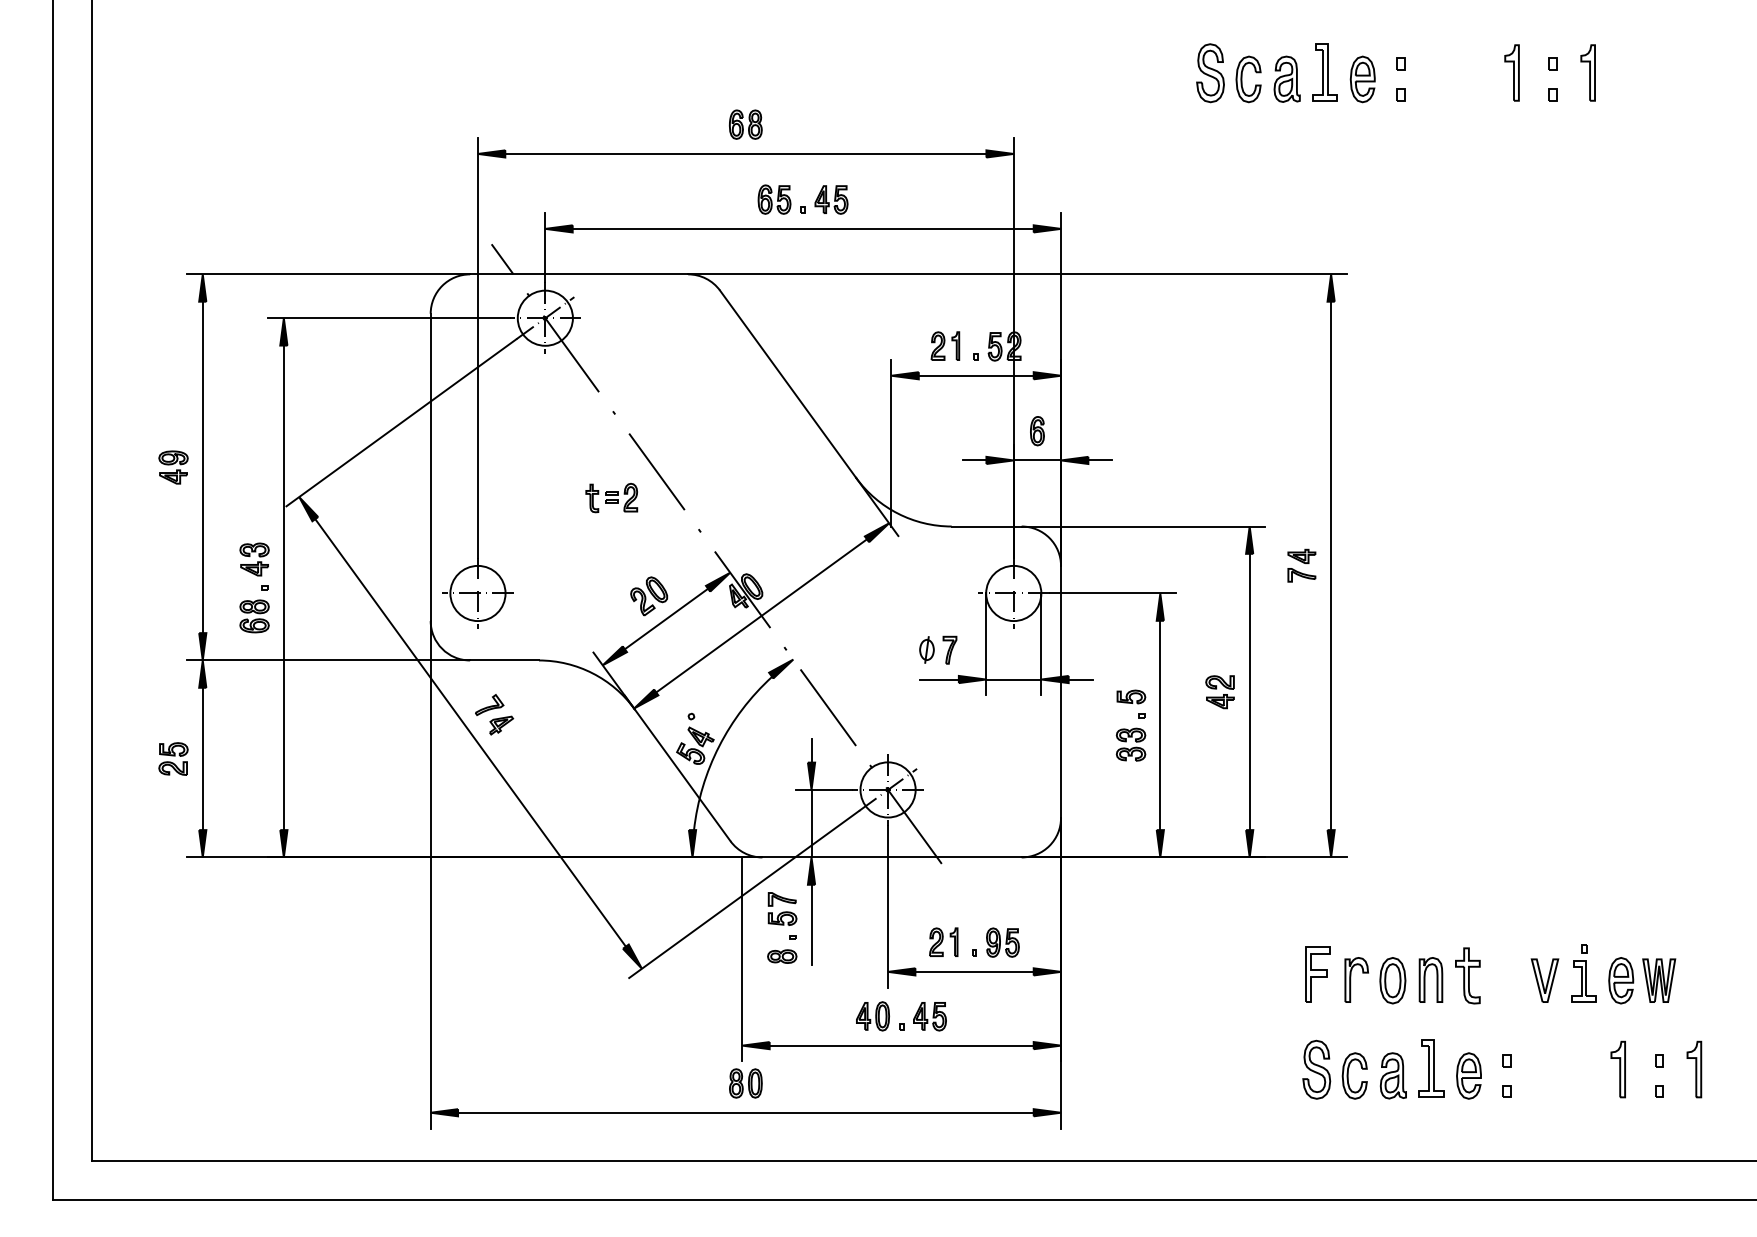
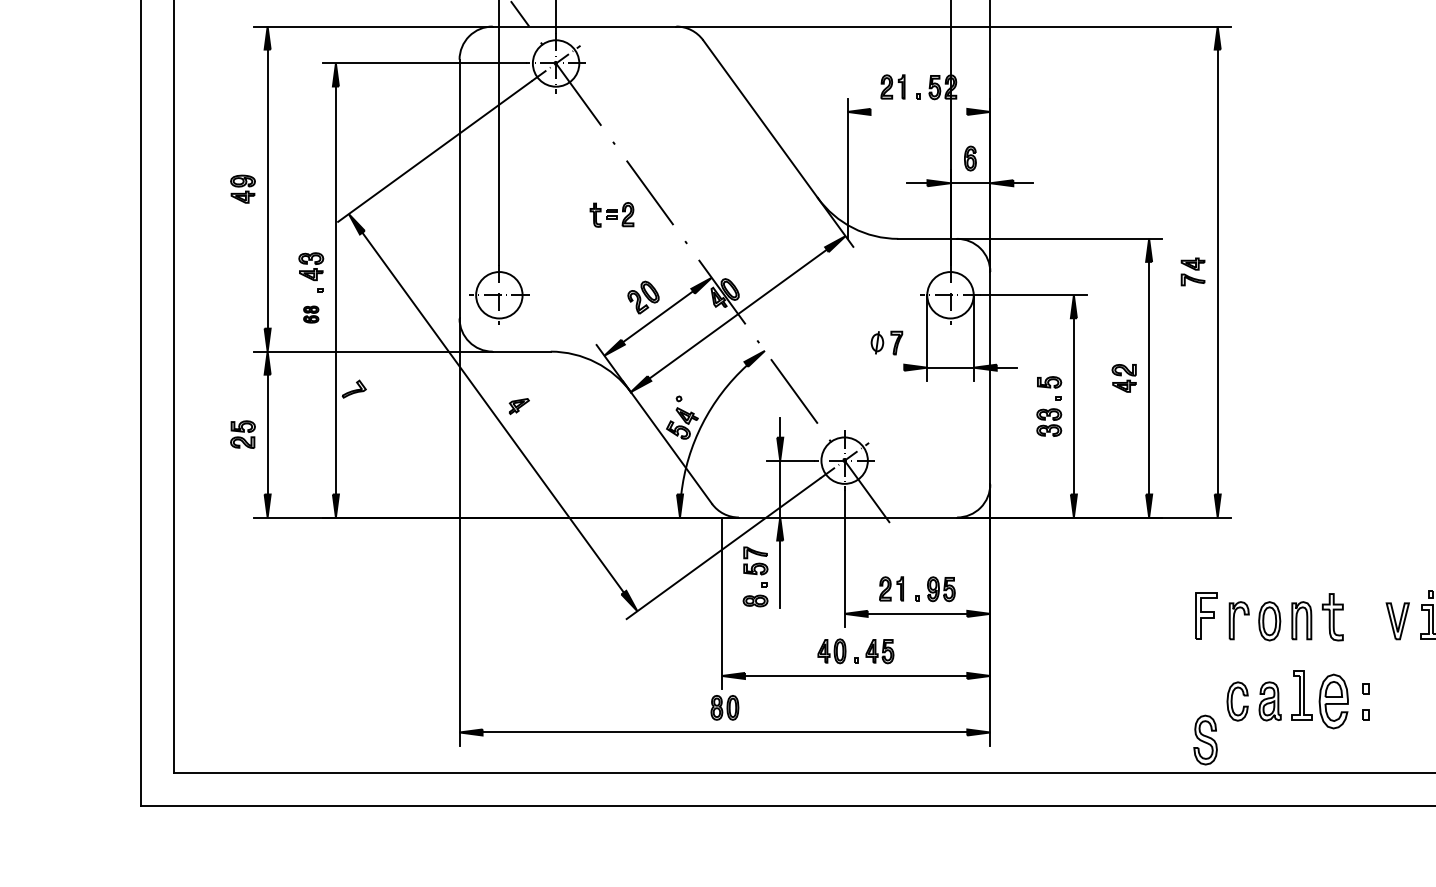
line: (975, 375) -> (918, 111), removed
part: (254, 616) -> (311, 314), size x0.6
line: (939, 679) -> (887, 367), removed
part: (489, 704) -> (354, 388), moved
part: (1316, 1069) -> (1205, 739), moved
part: (1468, 1075) -> (1333, 701), size x1.4

